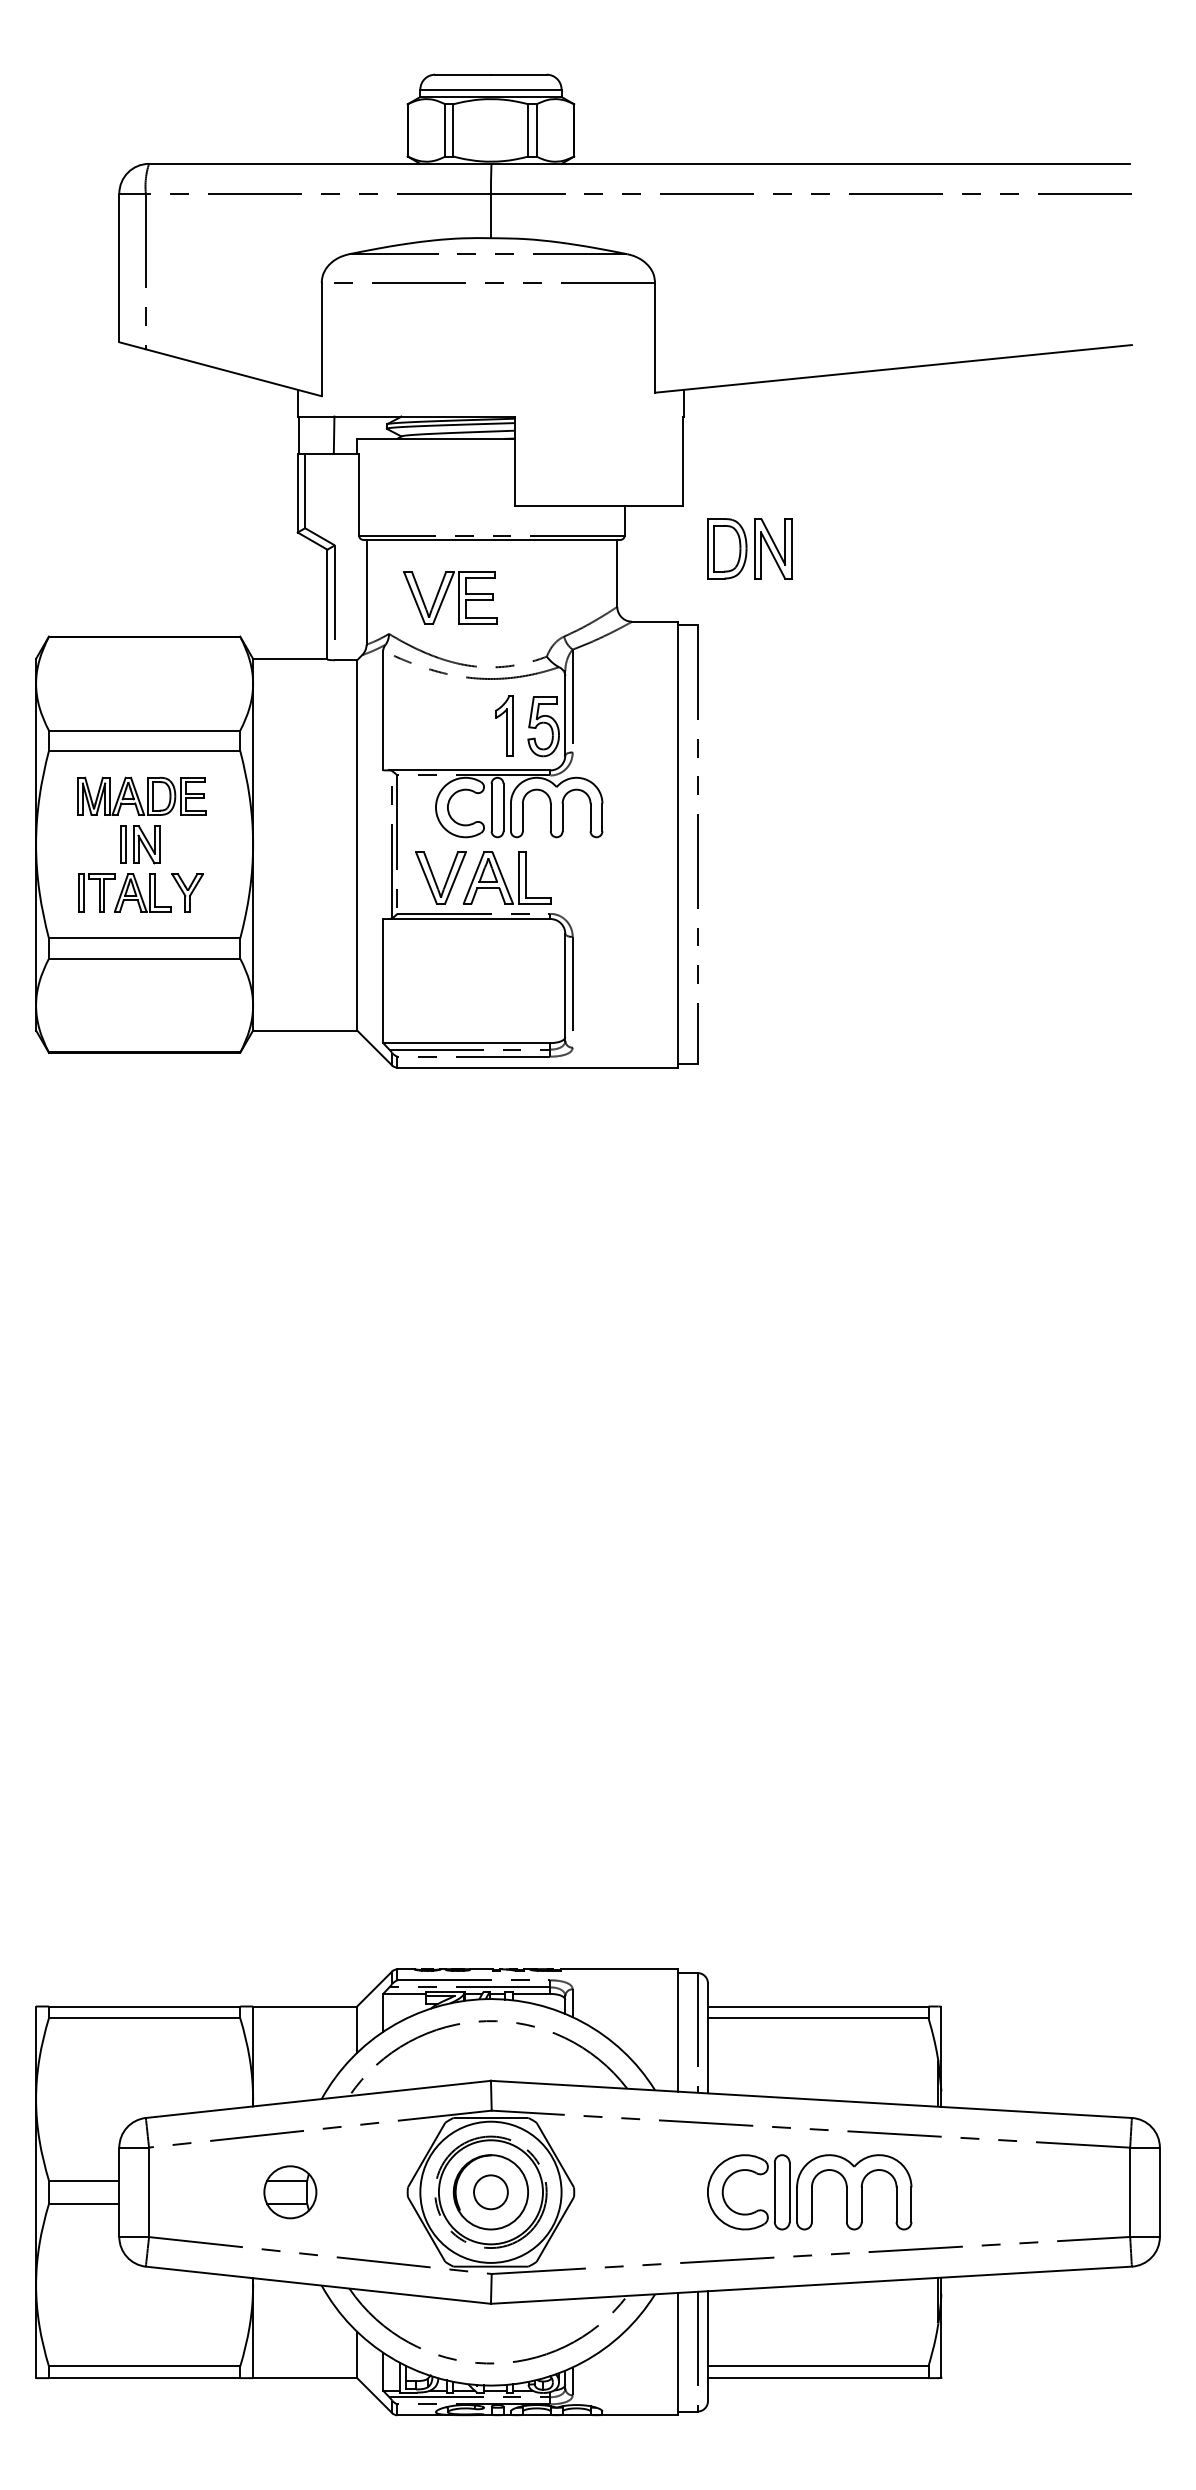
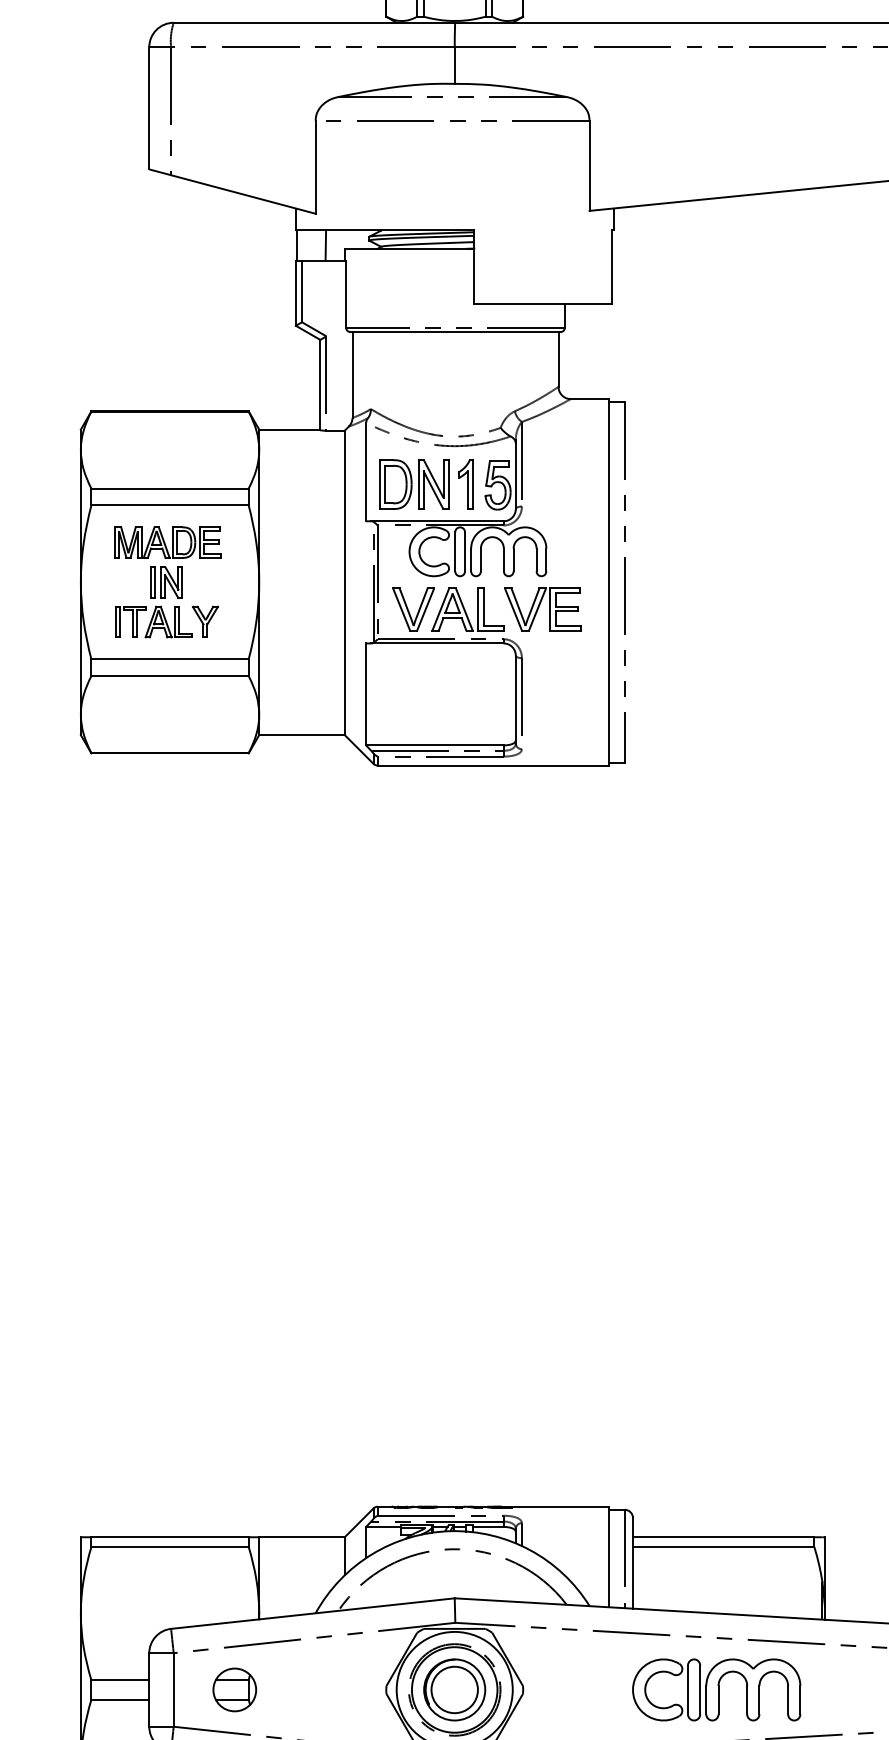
part: (749, 548) -> (414, 484), moved
part: (450, 597) -> (543, 609), moved
part: (290, 2192) -> (234, 1690), moved
circle: (490, 2192) -> (454, 1690), size x1.67

